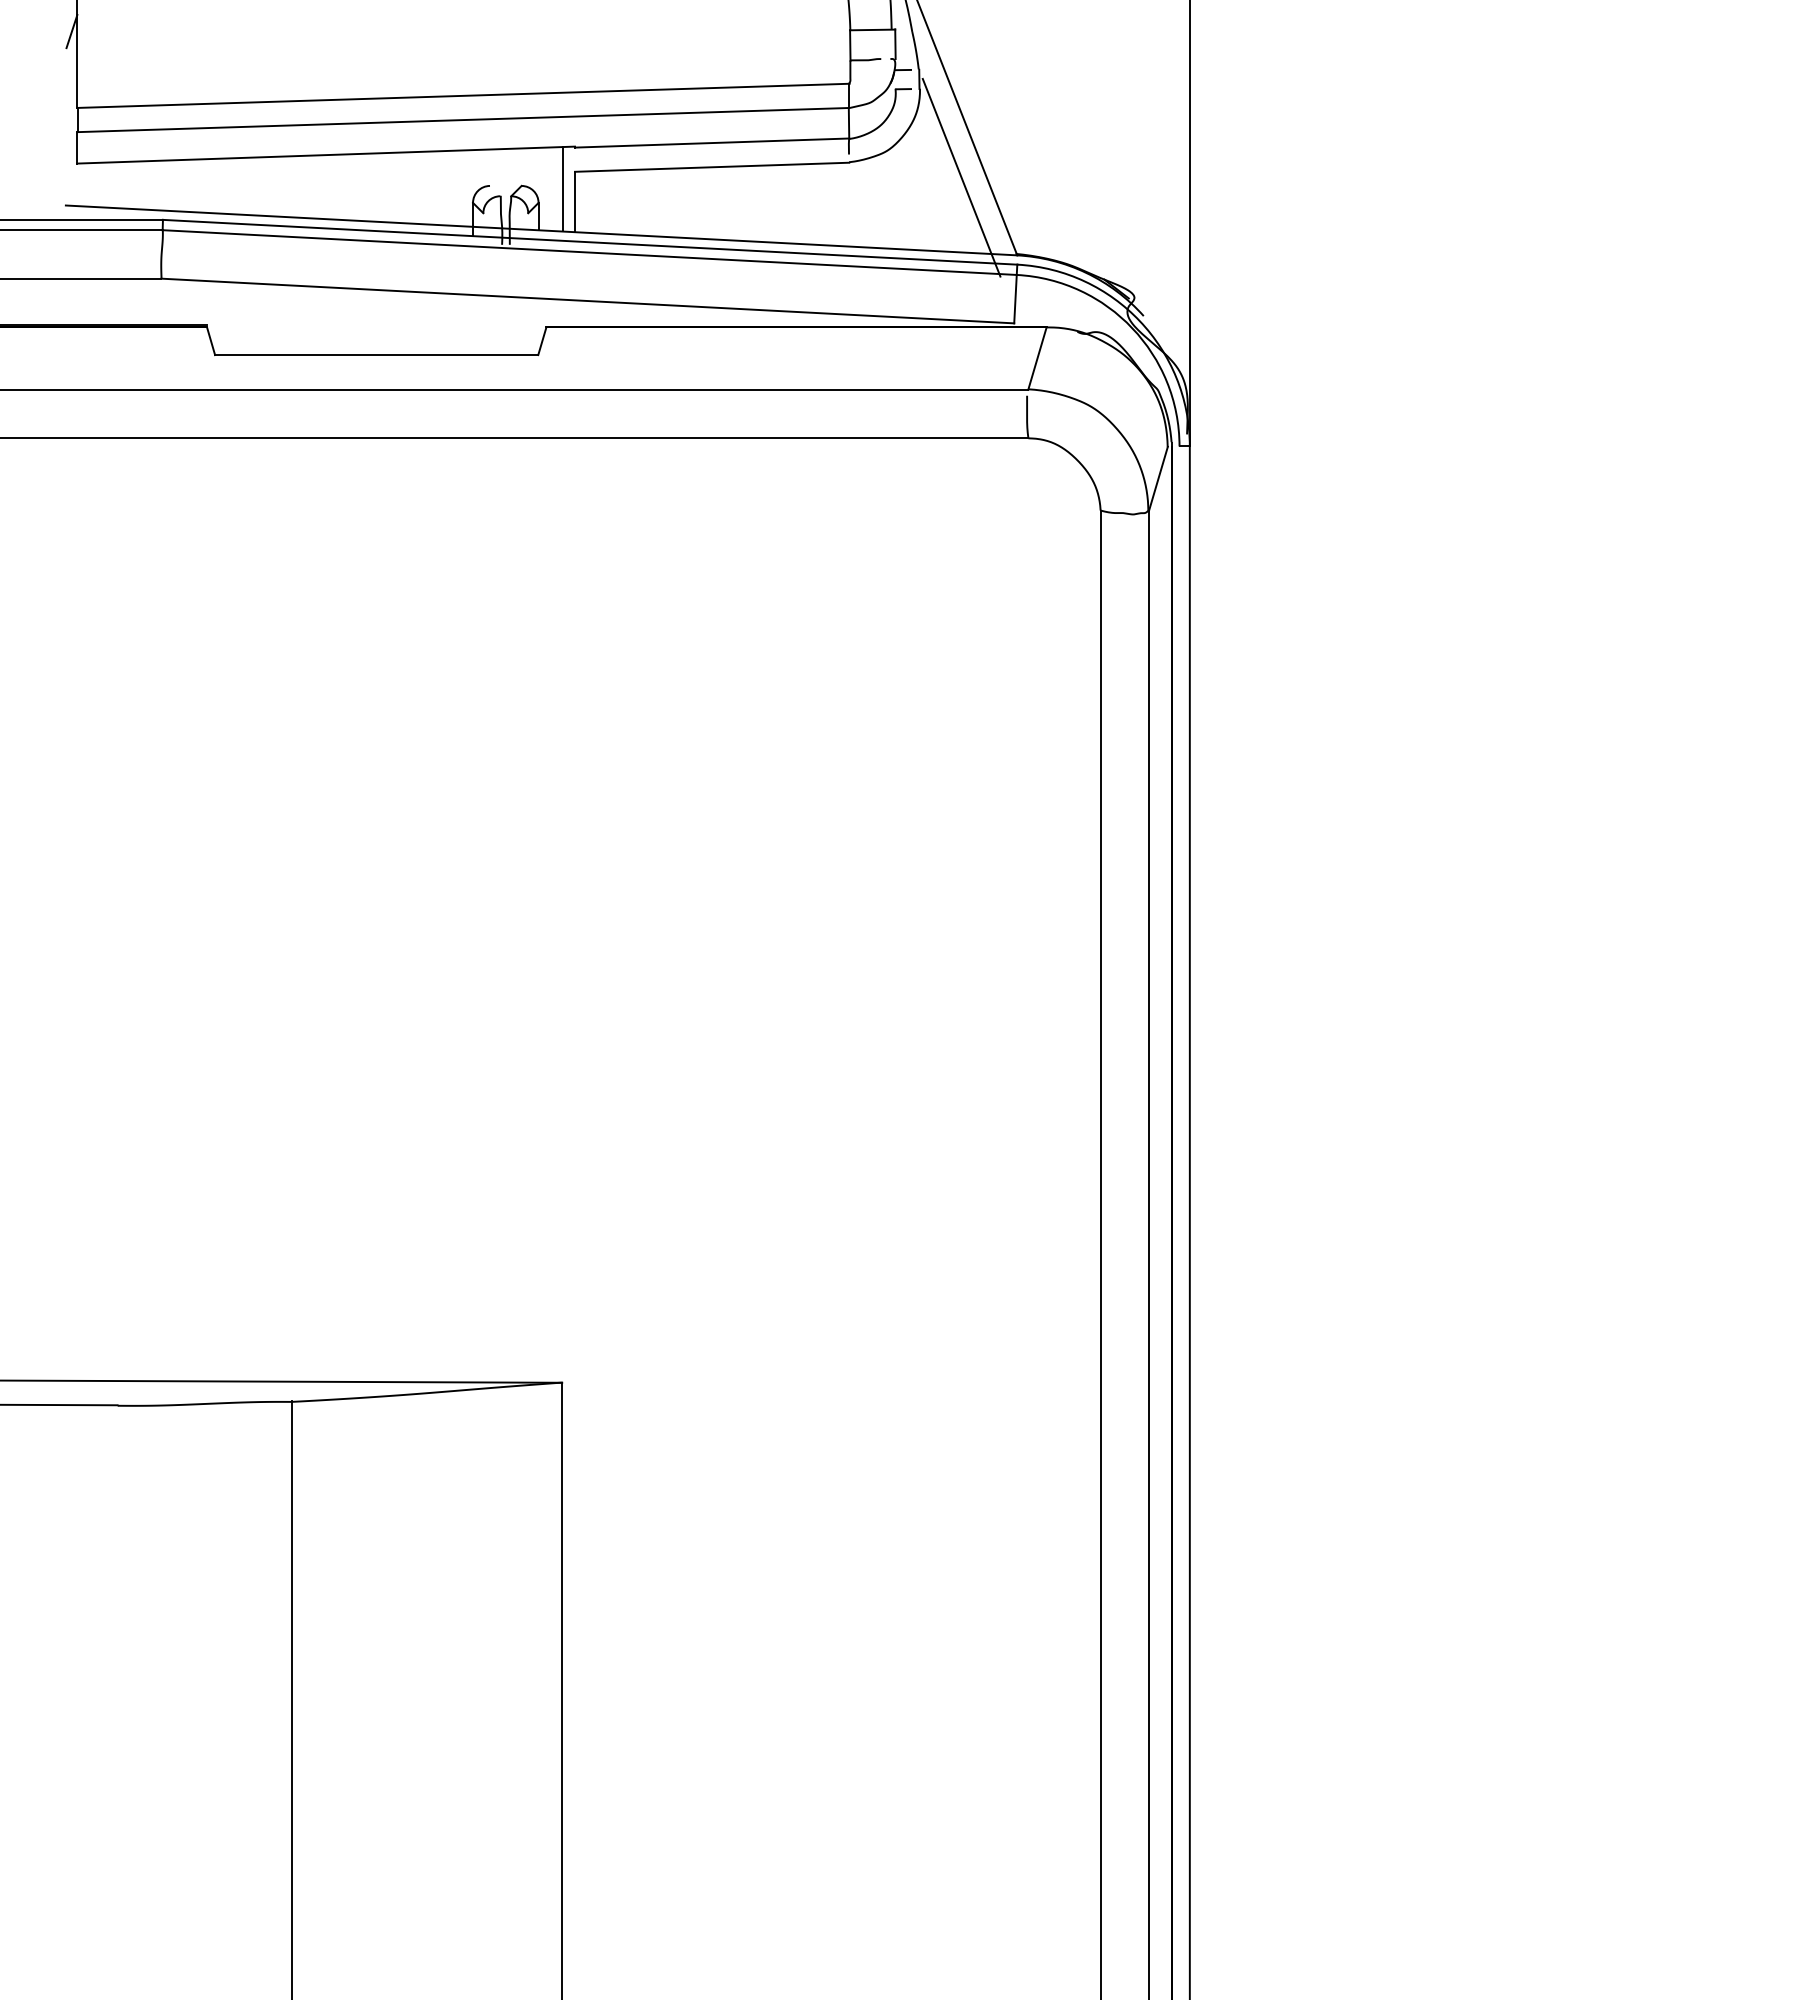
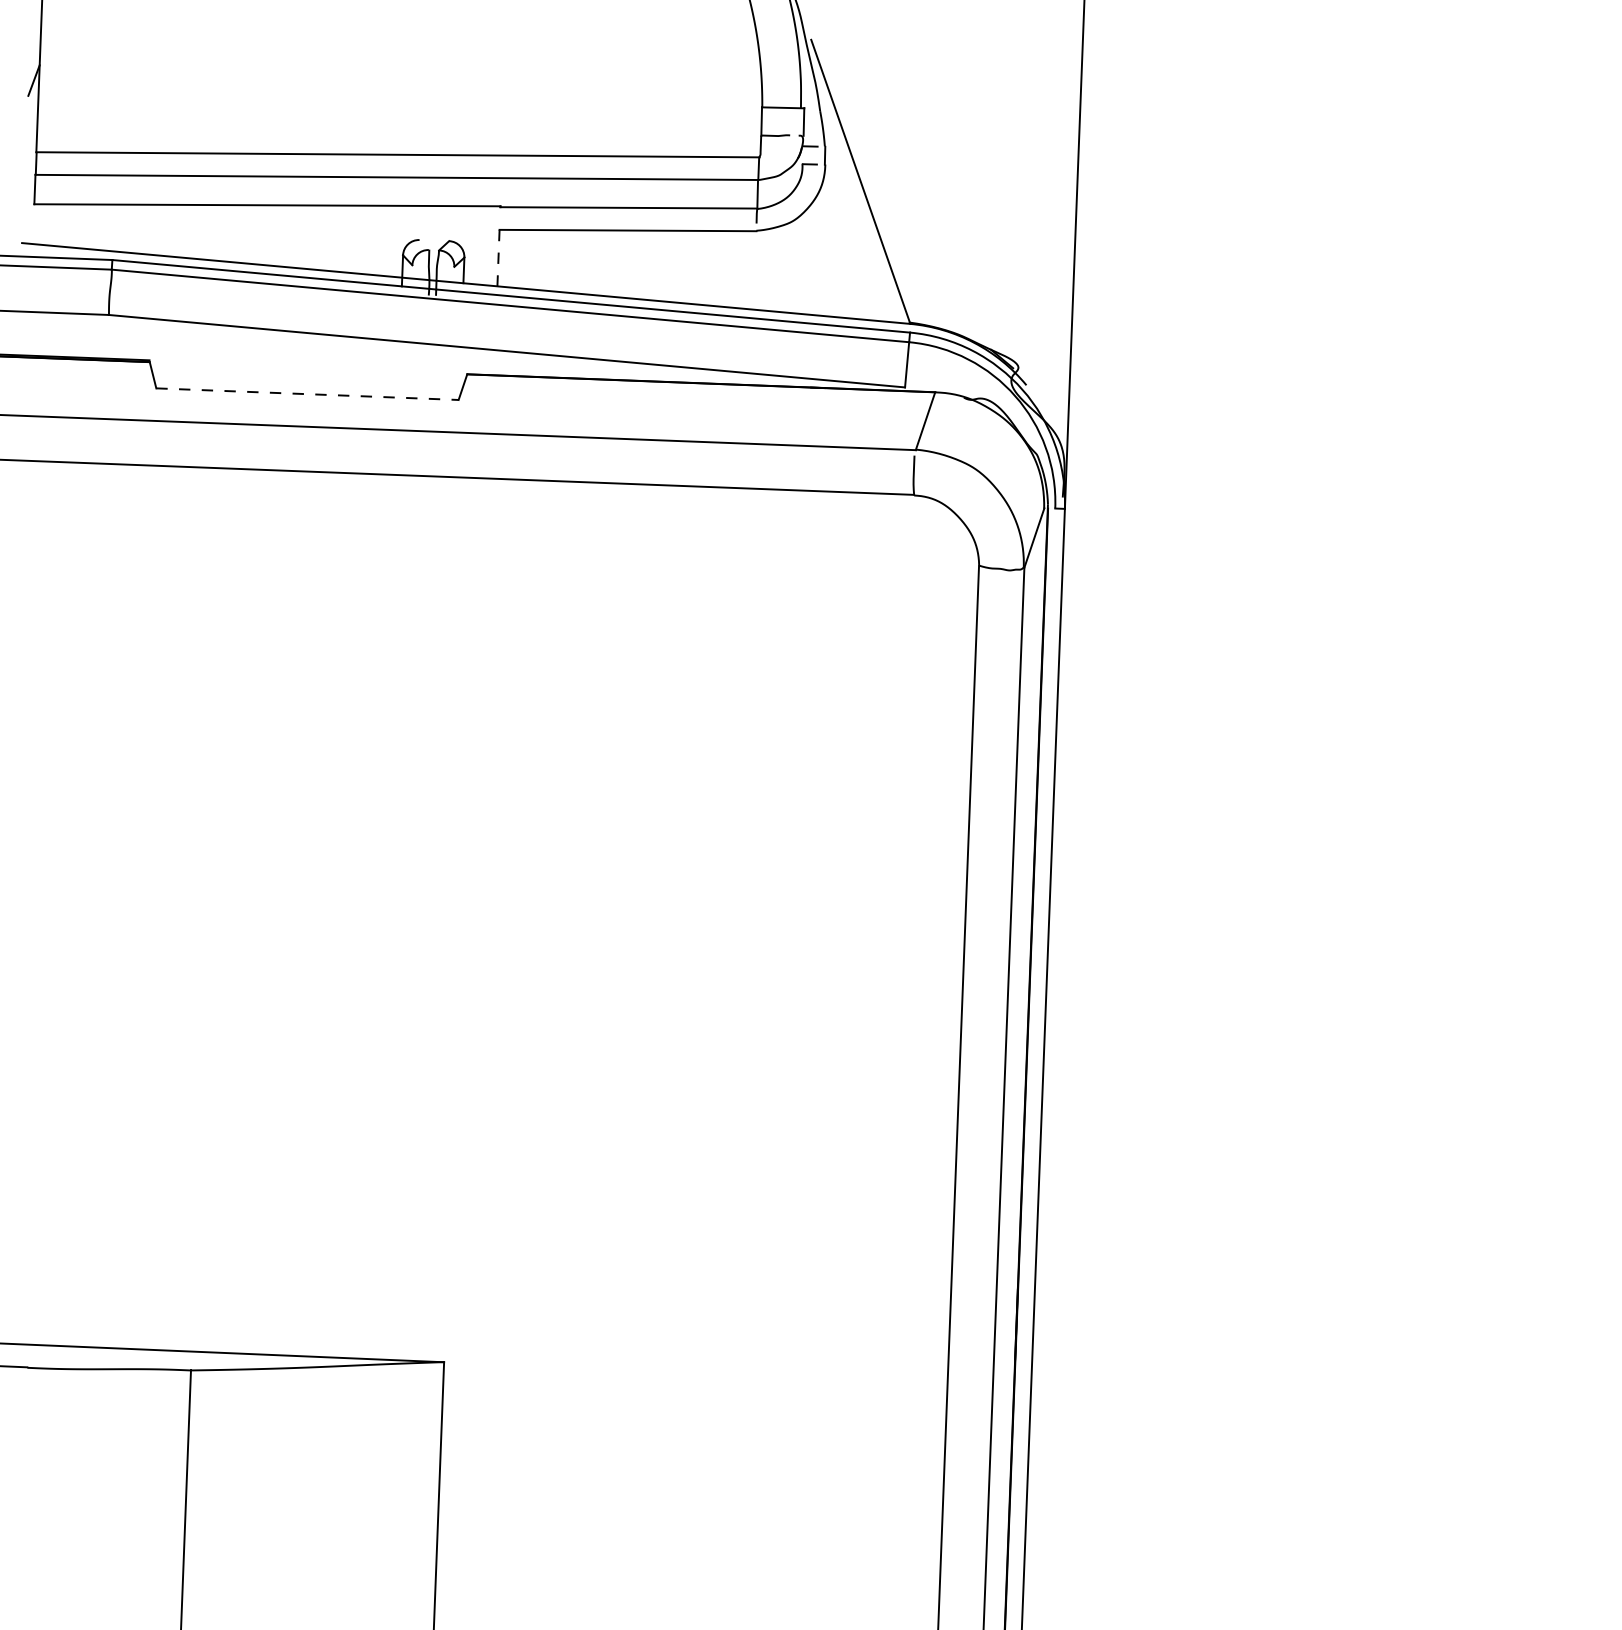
line: (961, 177) -> (860, 249), removed
line: (562, 189) -> (487, 245), removed
line: (574, 201) -> (498, 257), solid -> dashed
line: (376, 355) -> (307, 394), solid -> dashed

